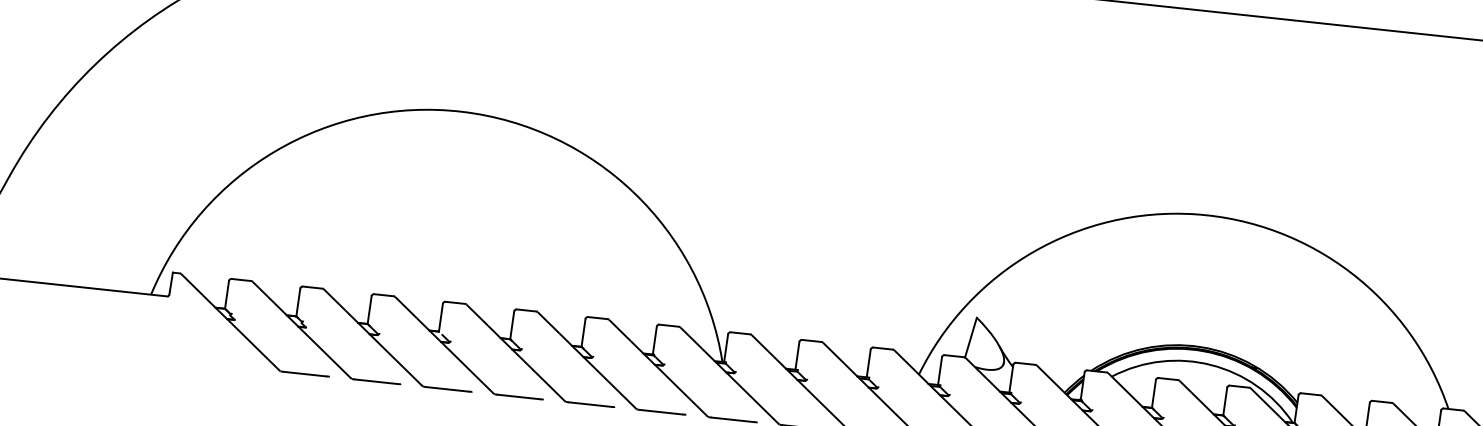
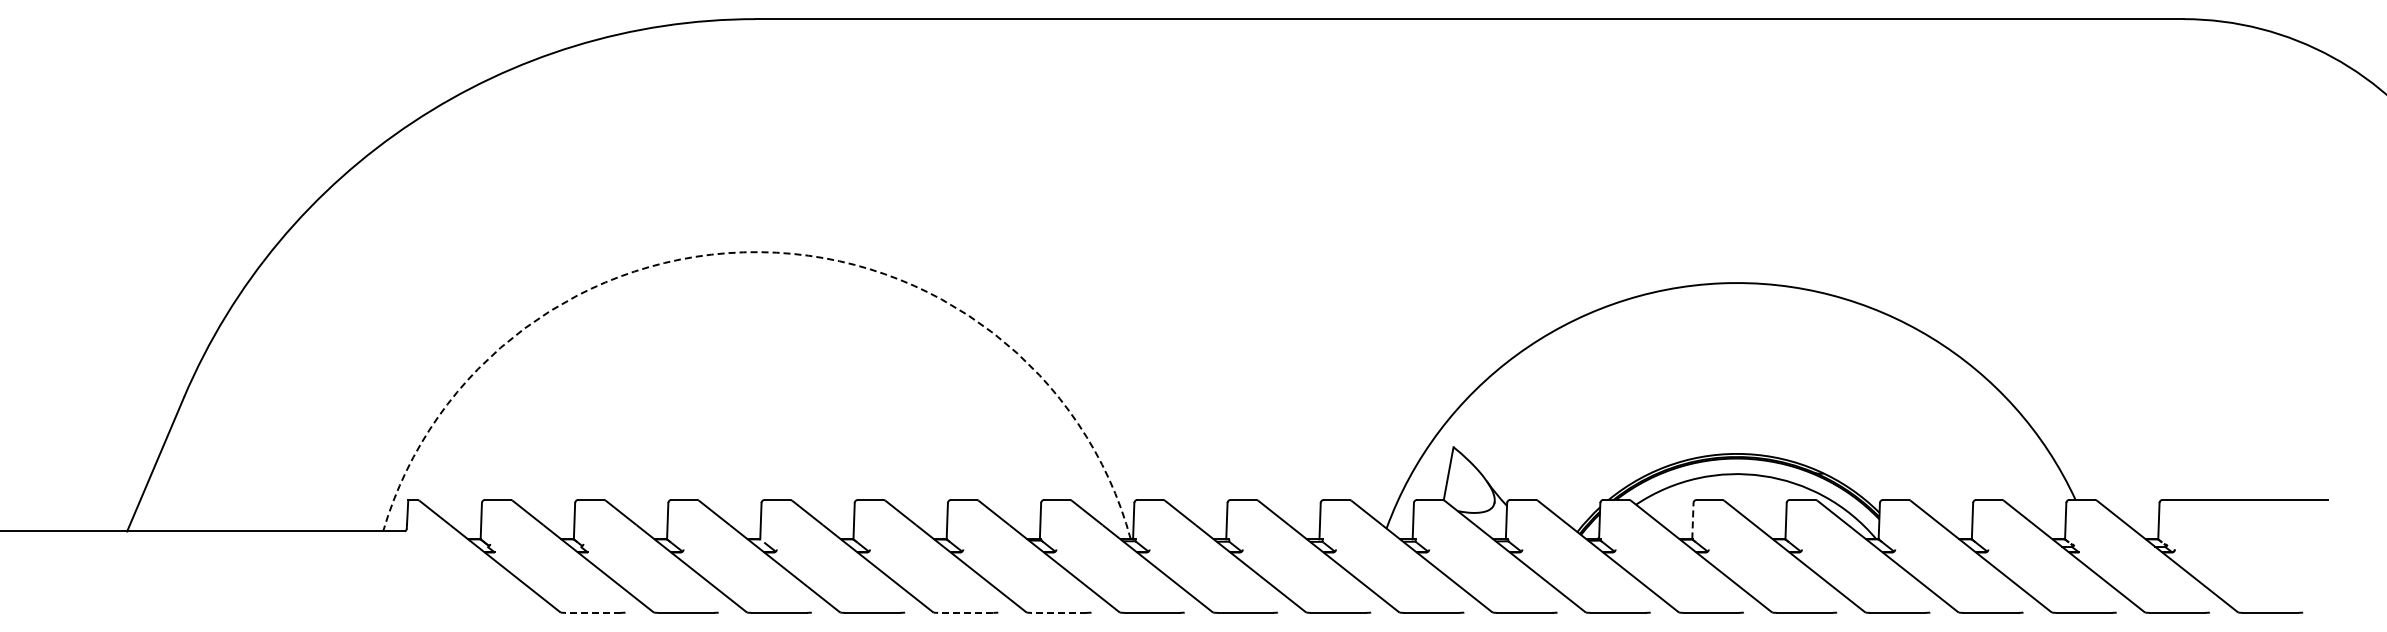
arc: (462, 112) -> (760, 252), solid -> dashed
line: (304, 373) -> (592, 612), solid -> dashed
line: (1153, 393) -> (1692, 520), solid -> dashed
line: (589, 404) -> (965, 612), solid -> dashed
line: (661, 411) -> (1058, 612), solid -> dashed

